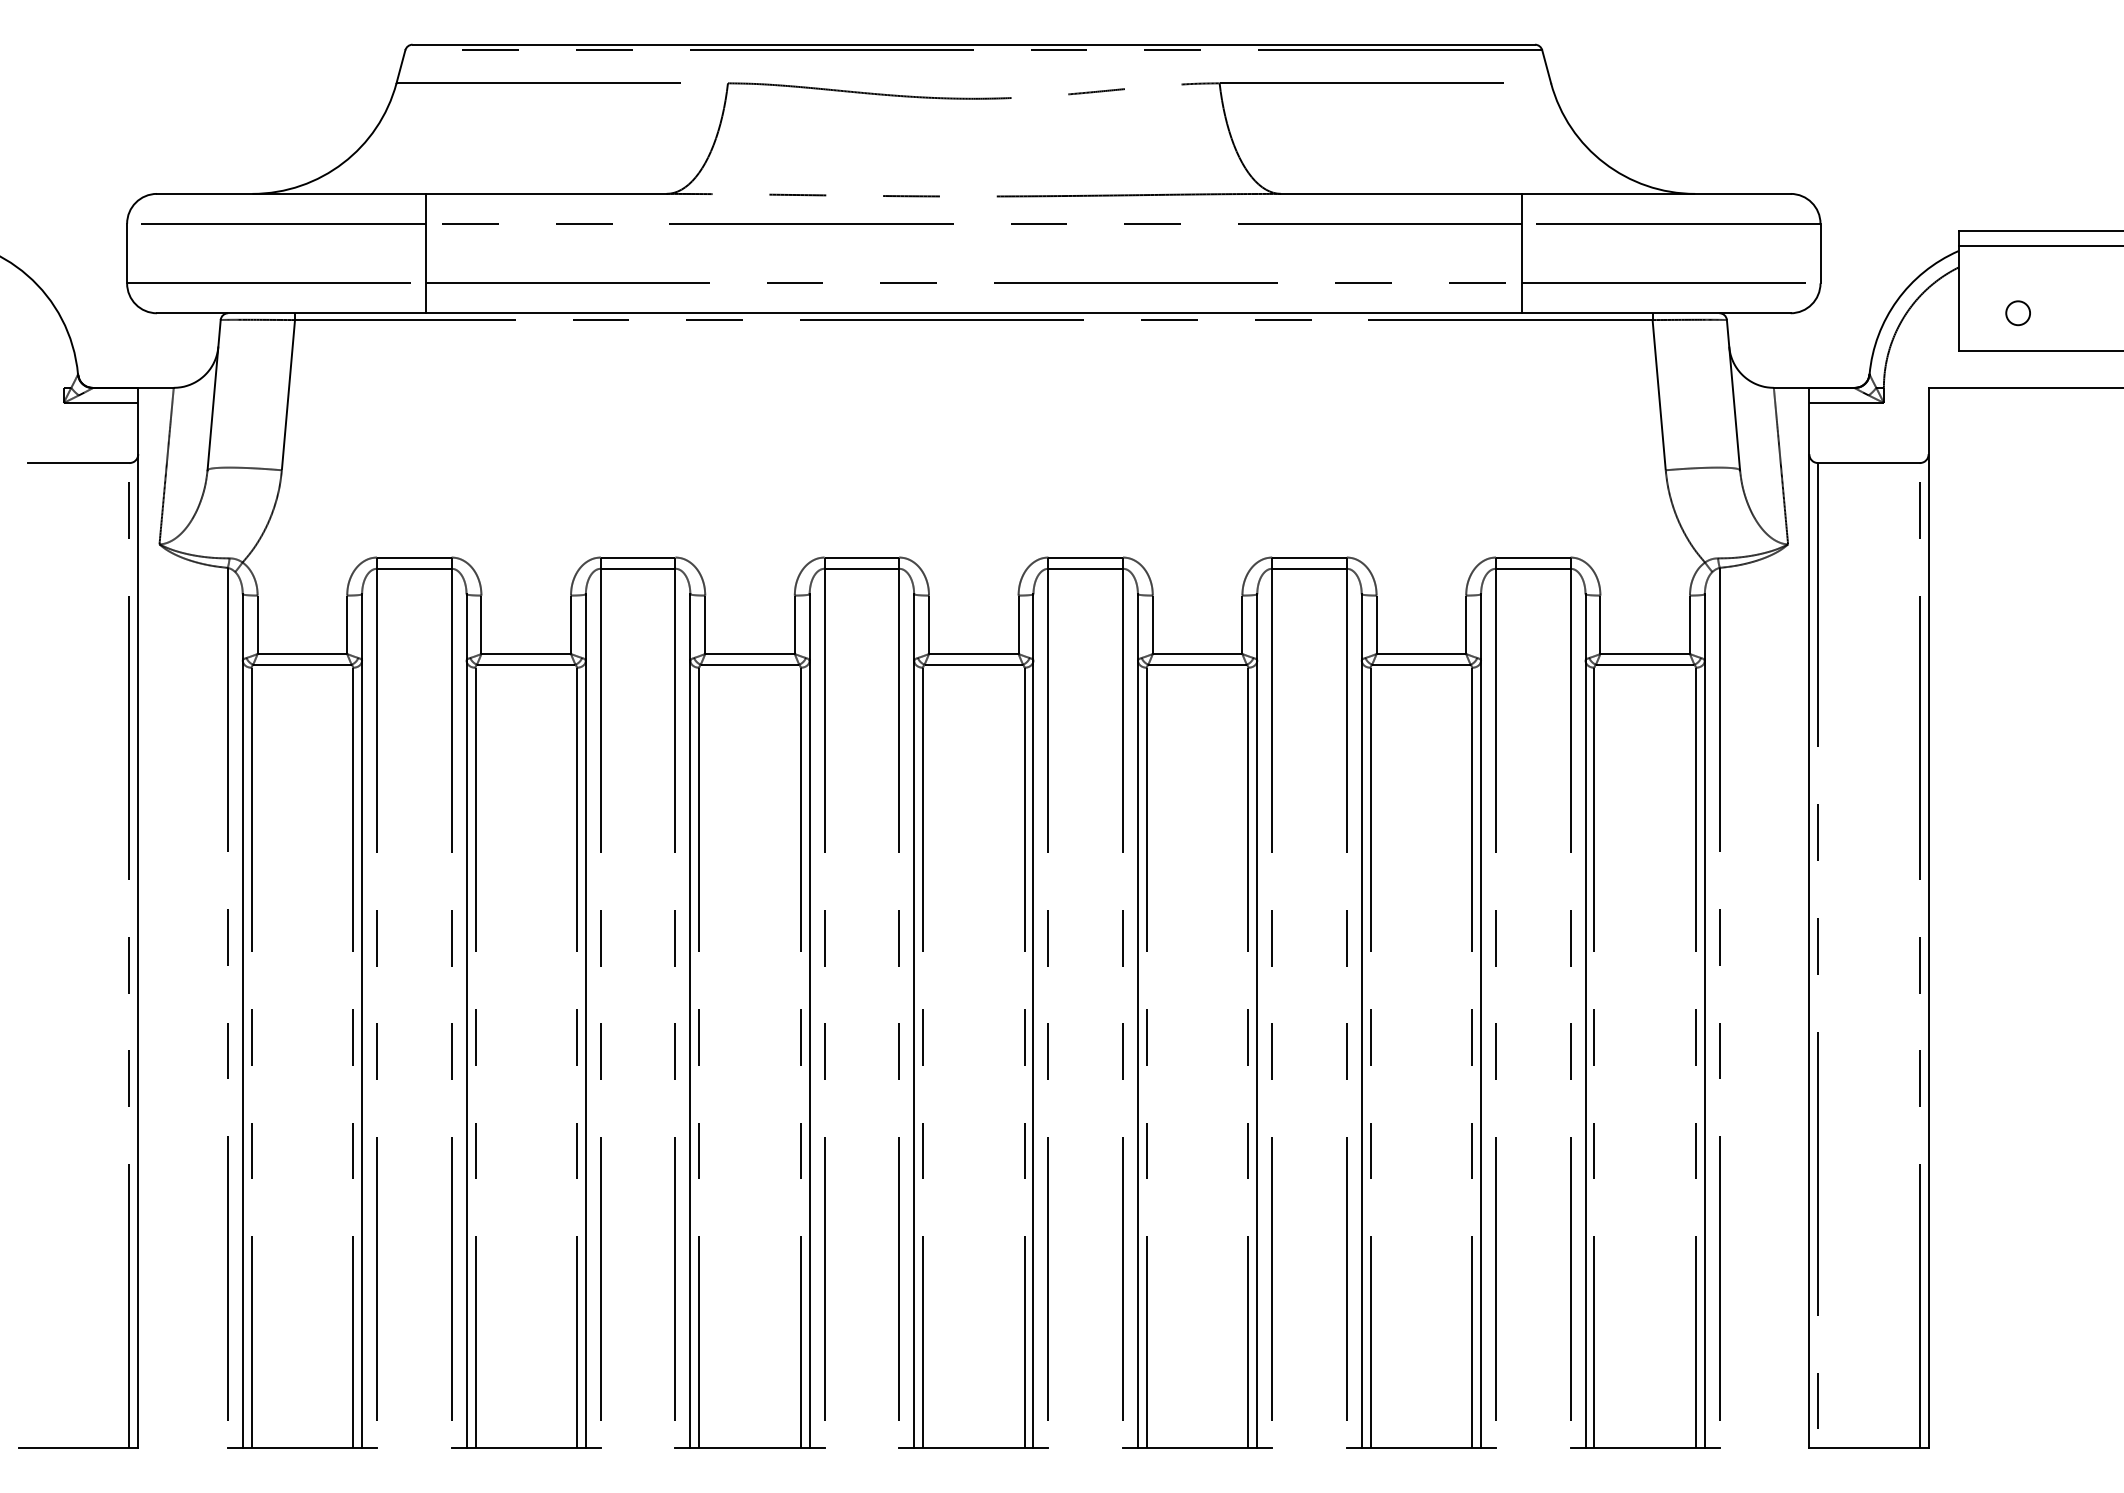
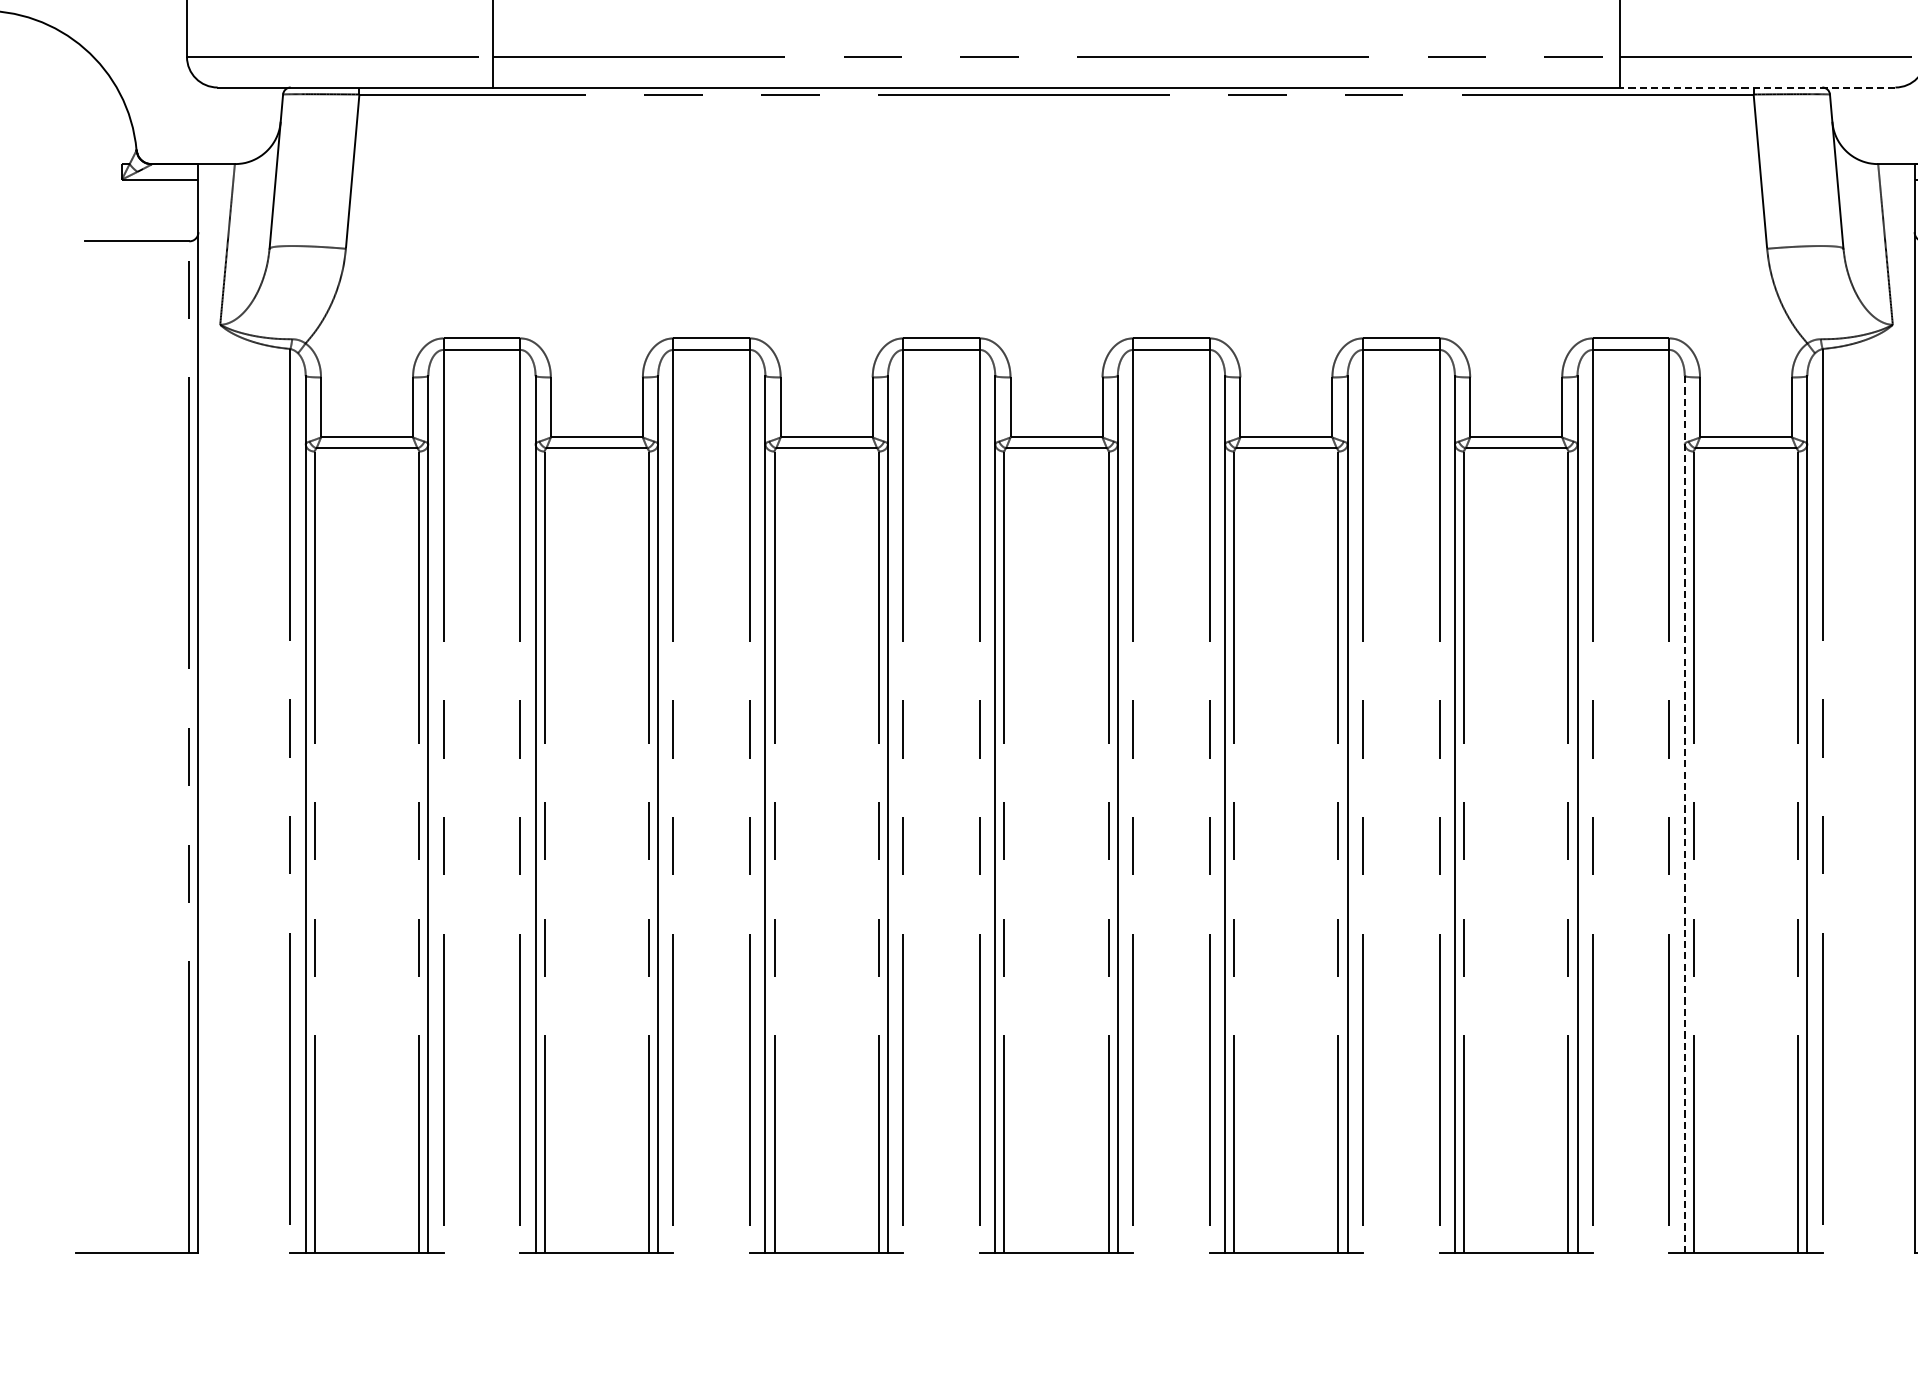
line: (1655, 313) -> (1756, 87), solid -> dashed
line: (1585, 1021) -> (1684, 814), solid -> dashed

